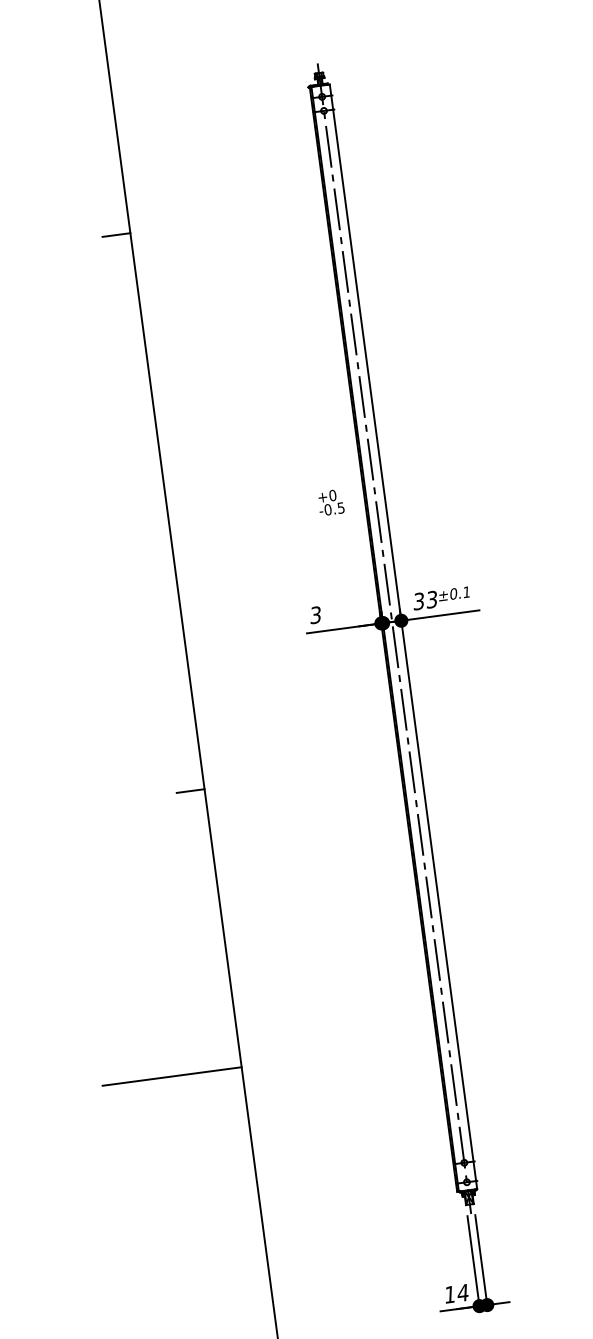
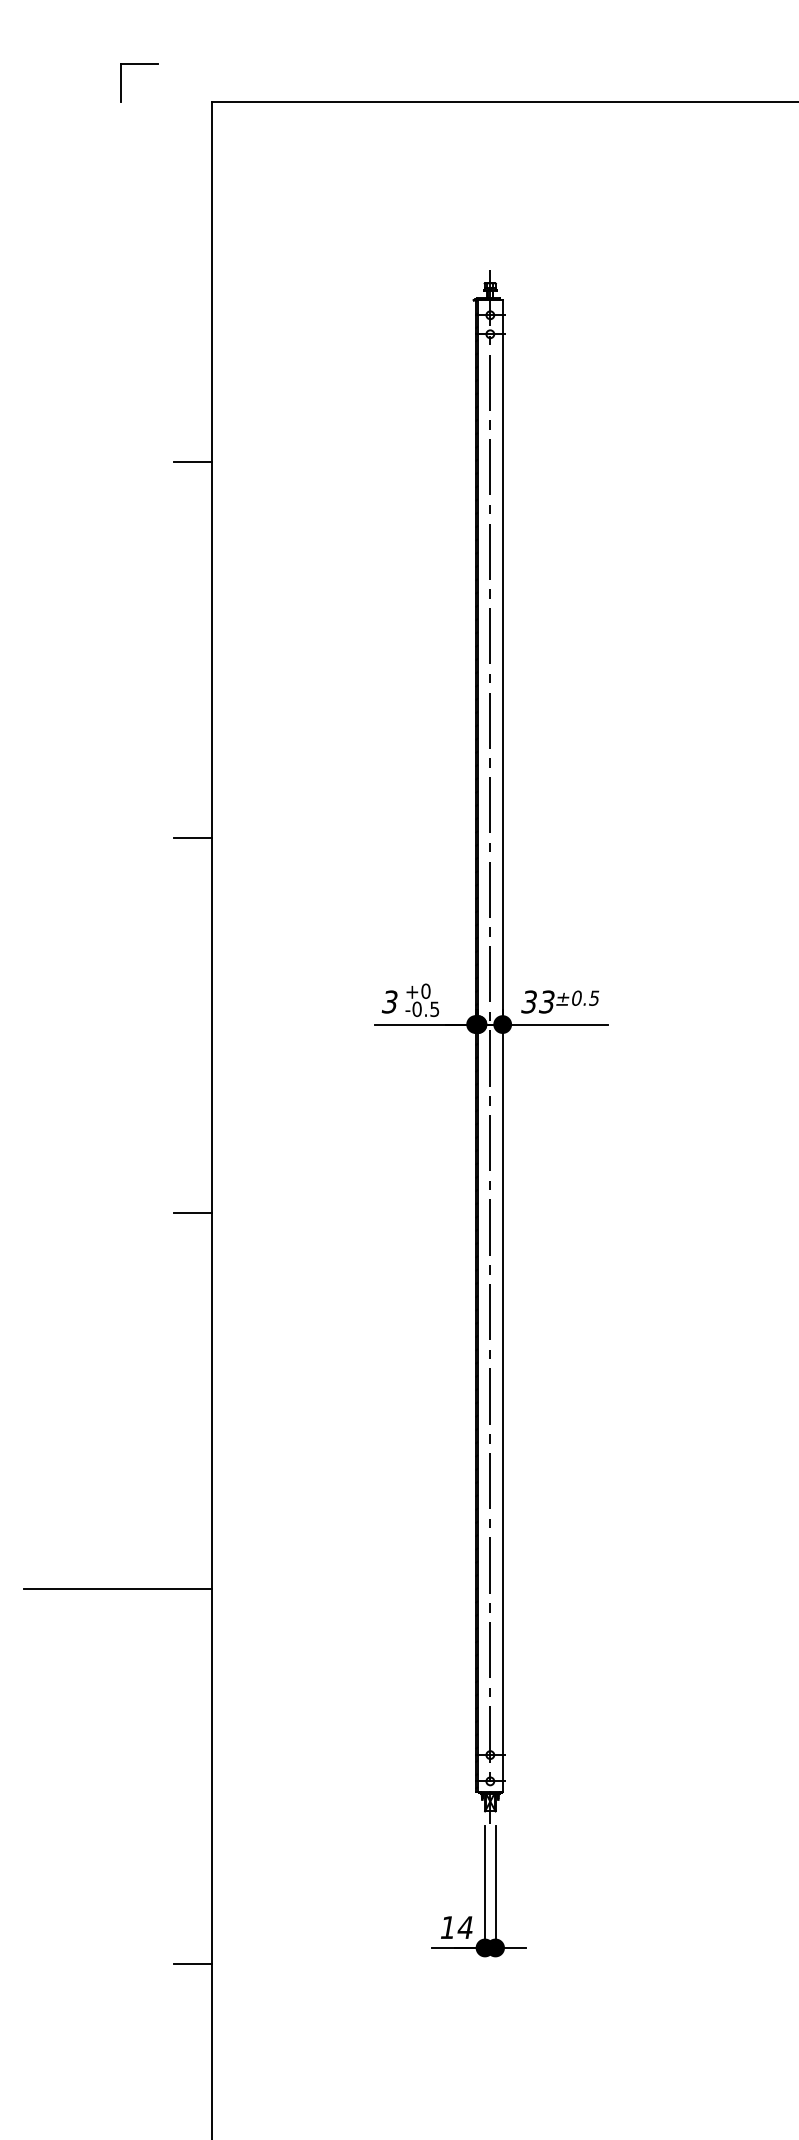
text: (330, 502) -> (421, 999), moved
line: (153, 512) -> (192, 837), added
text: (466, 591) -> (594, 997), ±0.1 -> ±0.5

